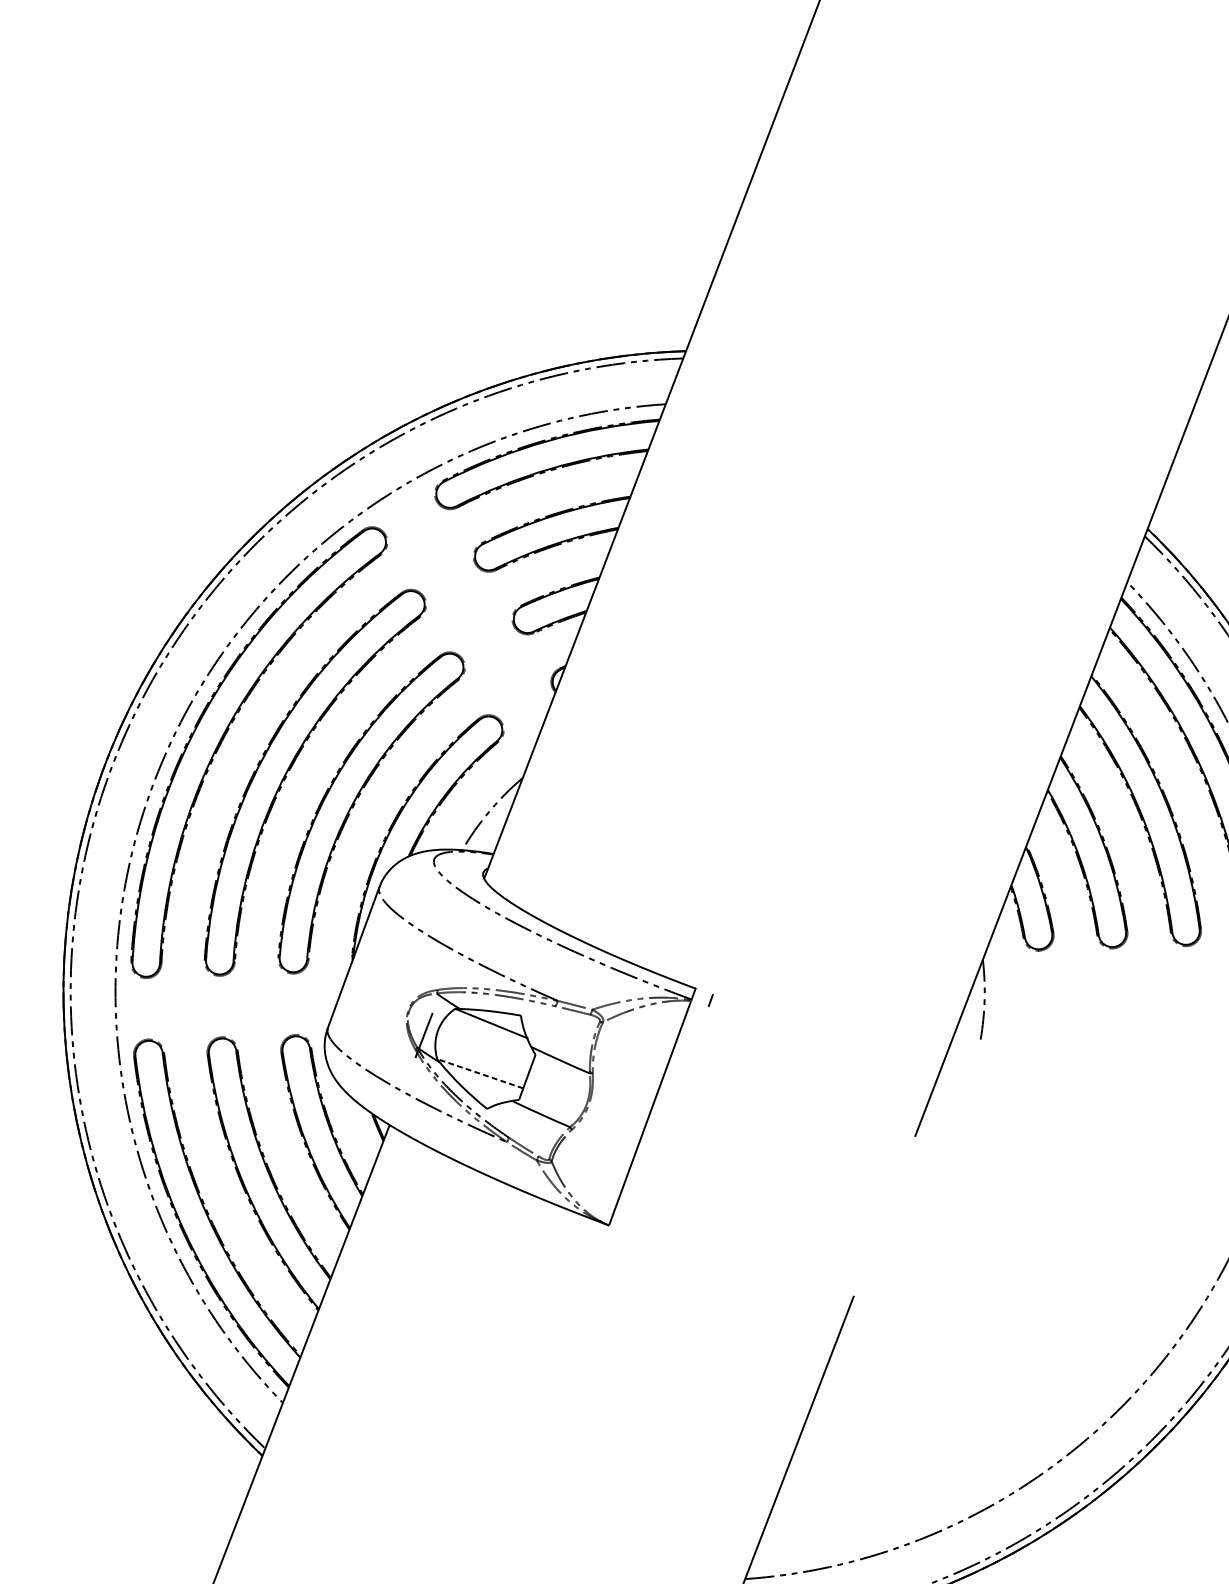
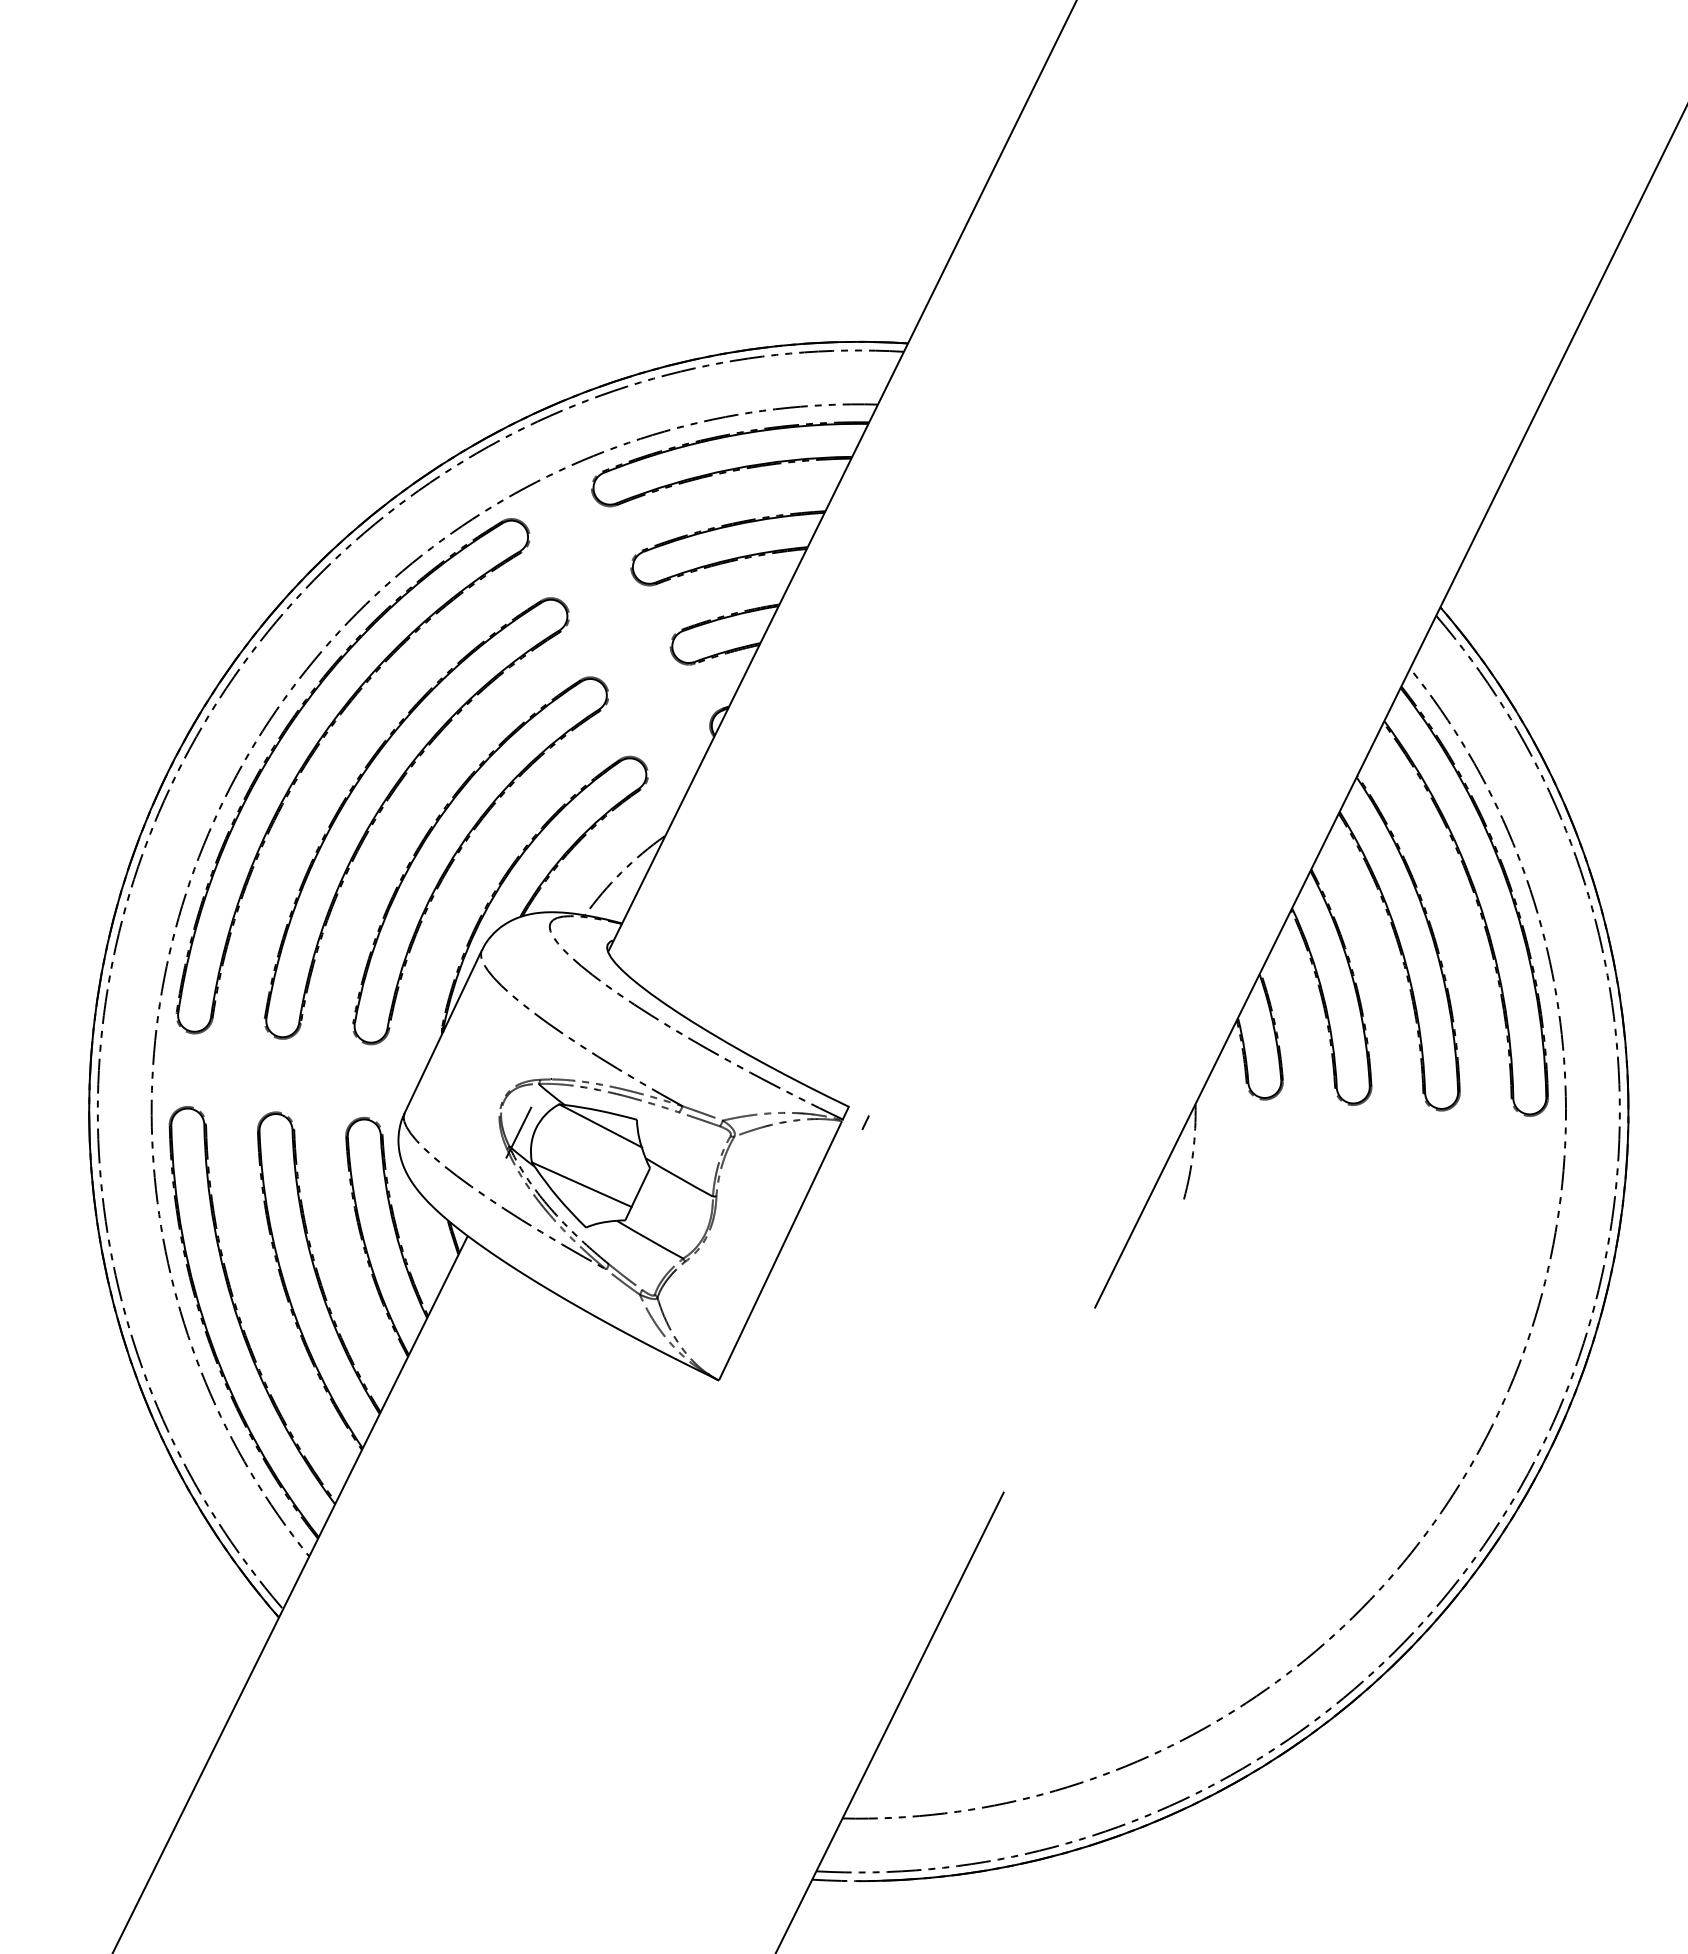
line: (480, 1073) -> (581, 1184), dashed -> solid

